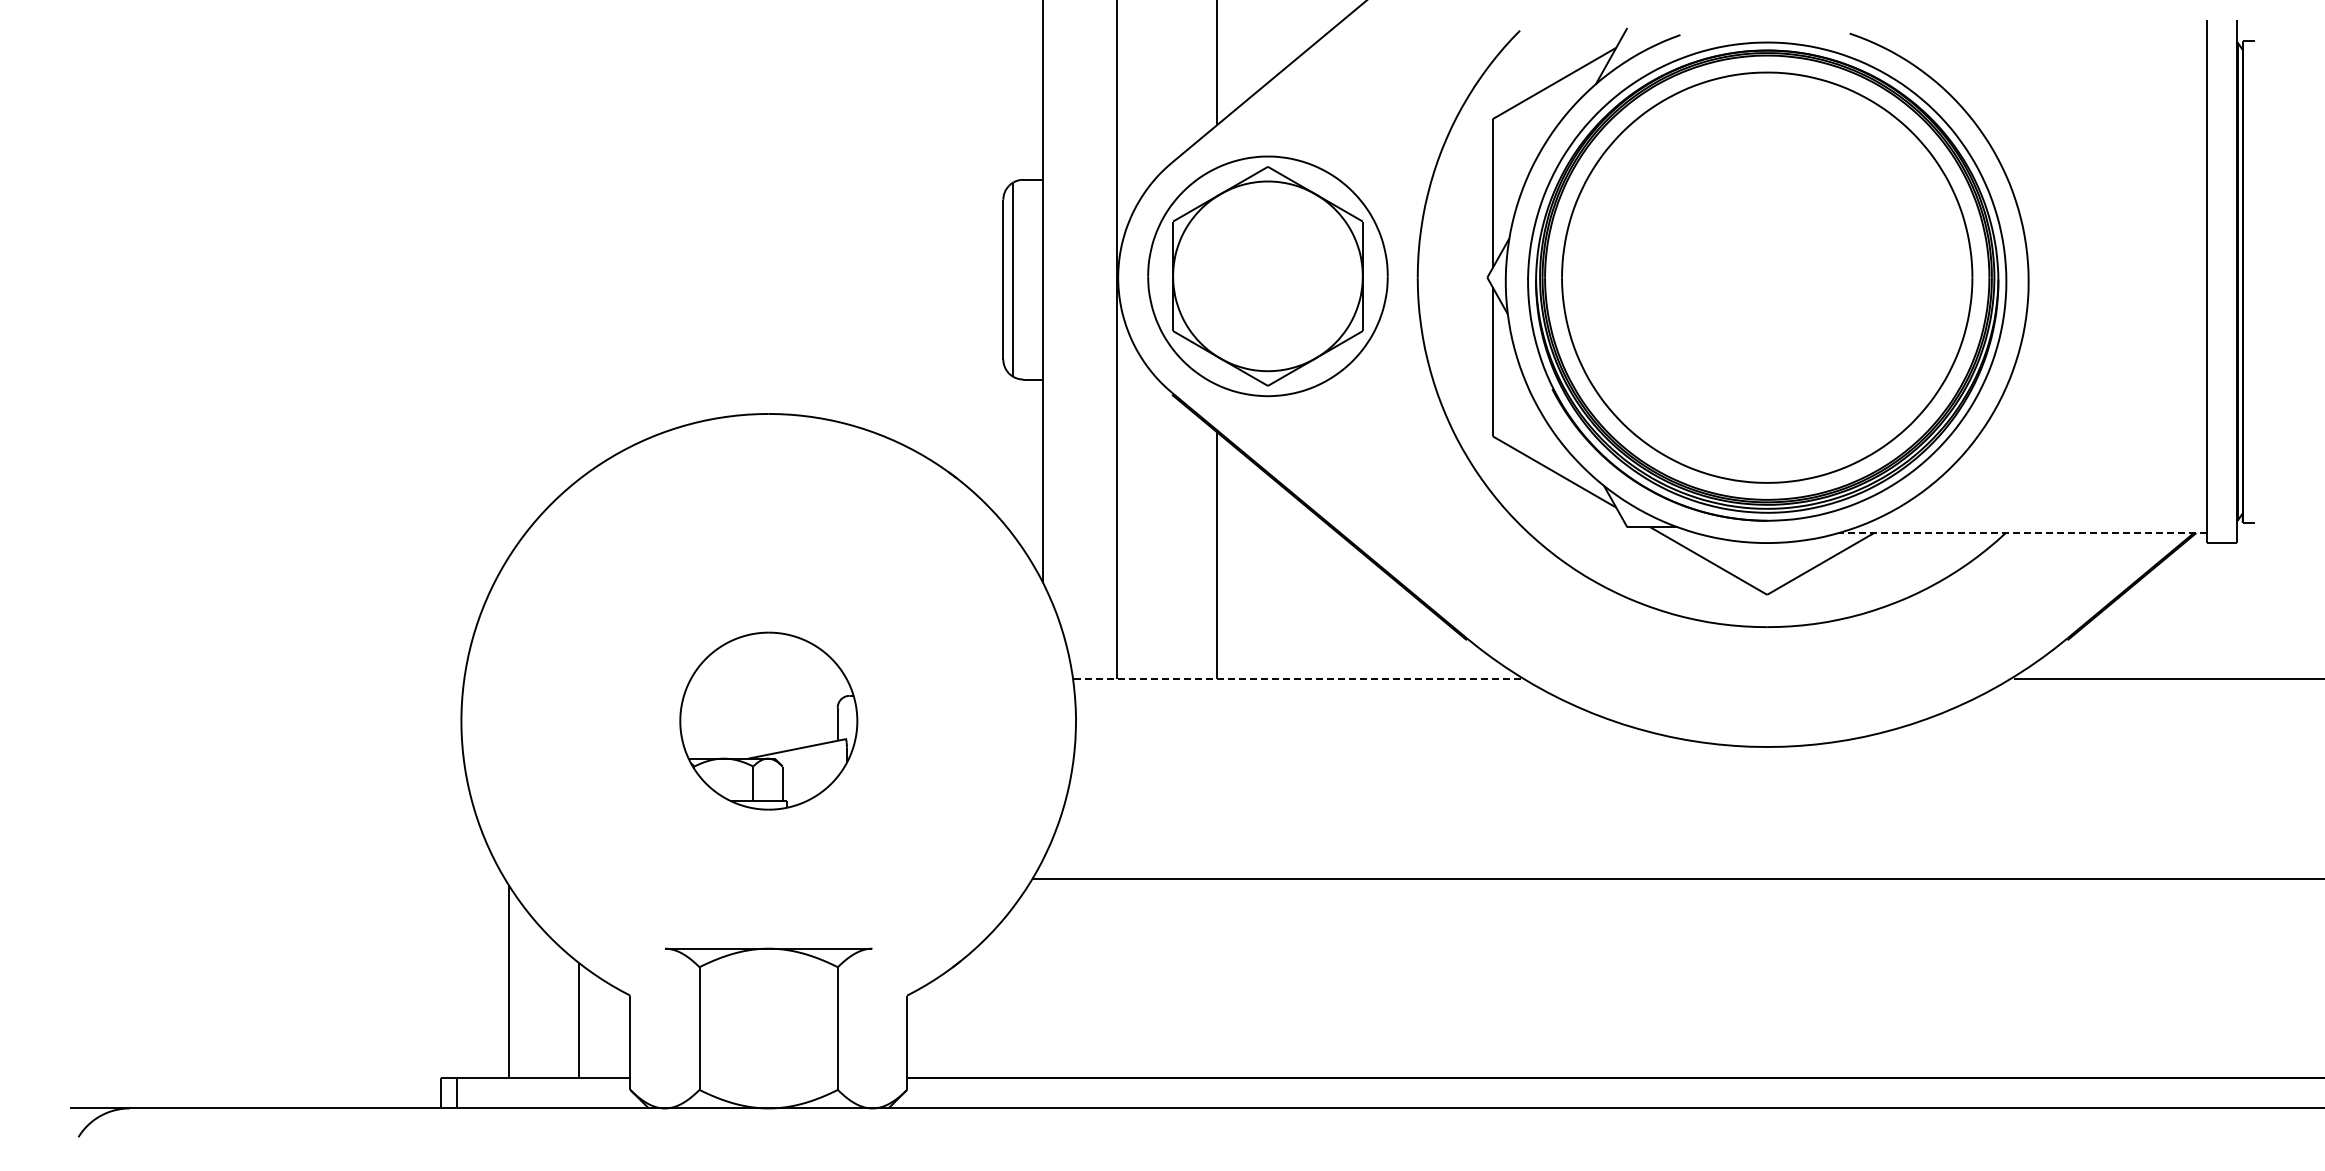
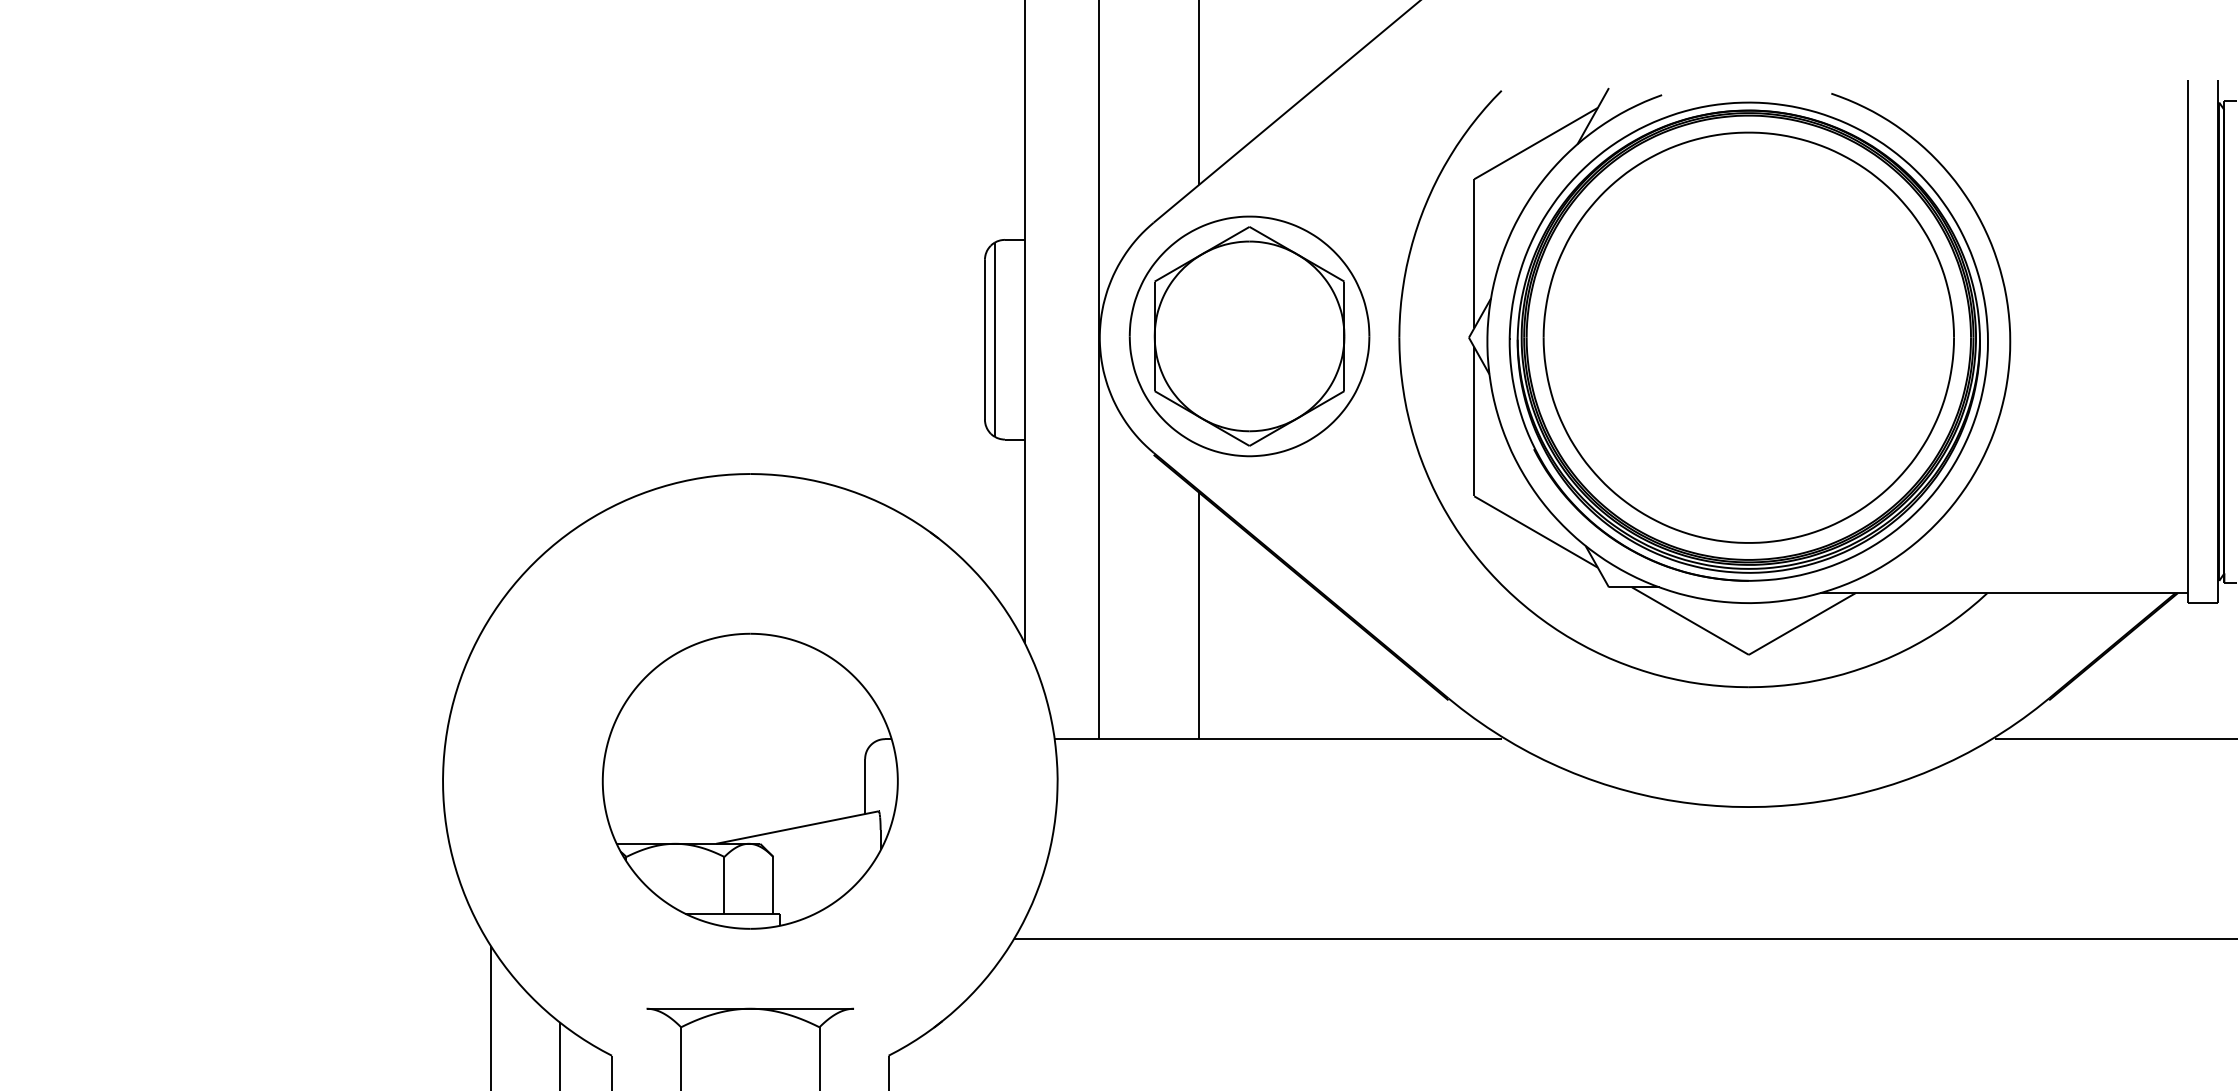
line: (2022, 533) -> (2004, 593), dashed -> solid
line: (1296, 679) -> (1278, 739), dashed -> solid
part: (768, 720) -> (750, 780), size x1.67

